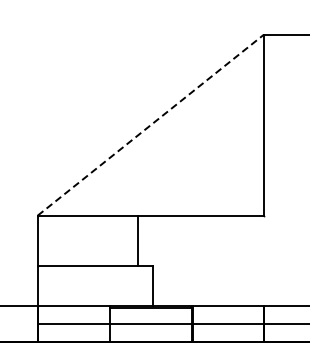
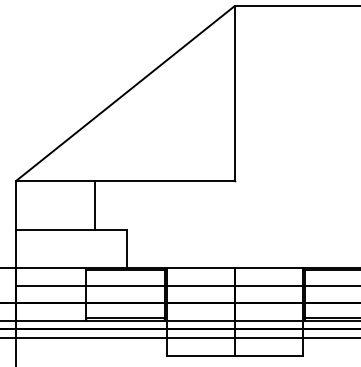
line: (150, 125) -> (125, 93), dashed -> solid
line: (137, 240) -> (94, 204), moved

